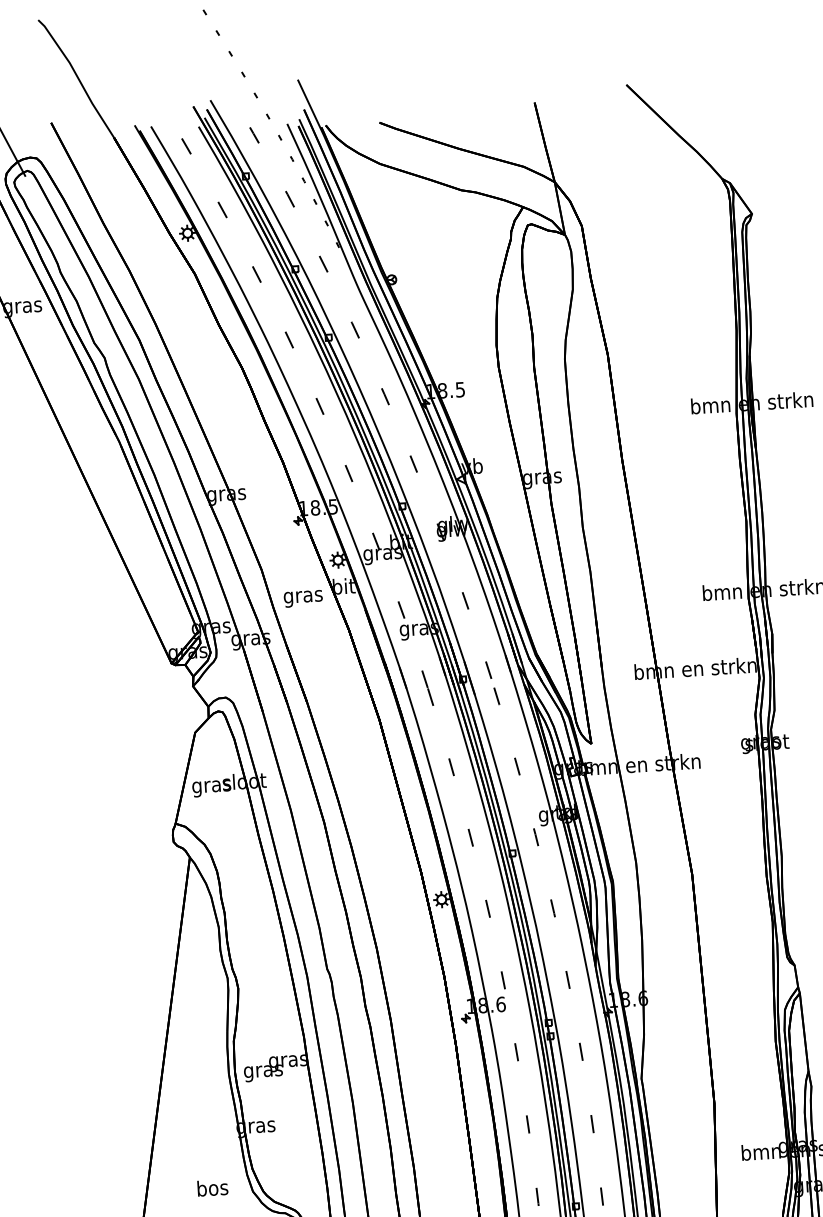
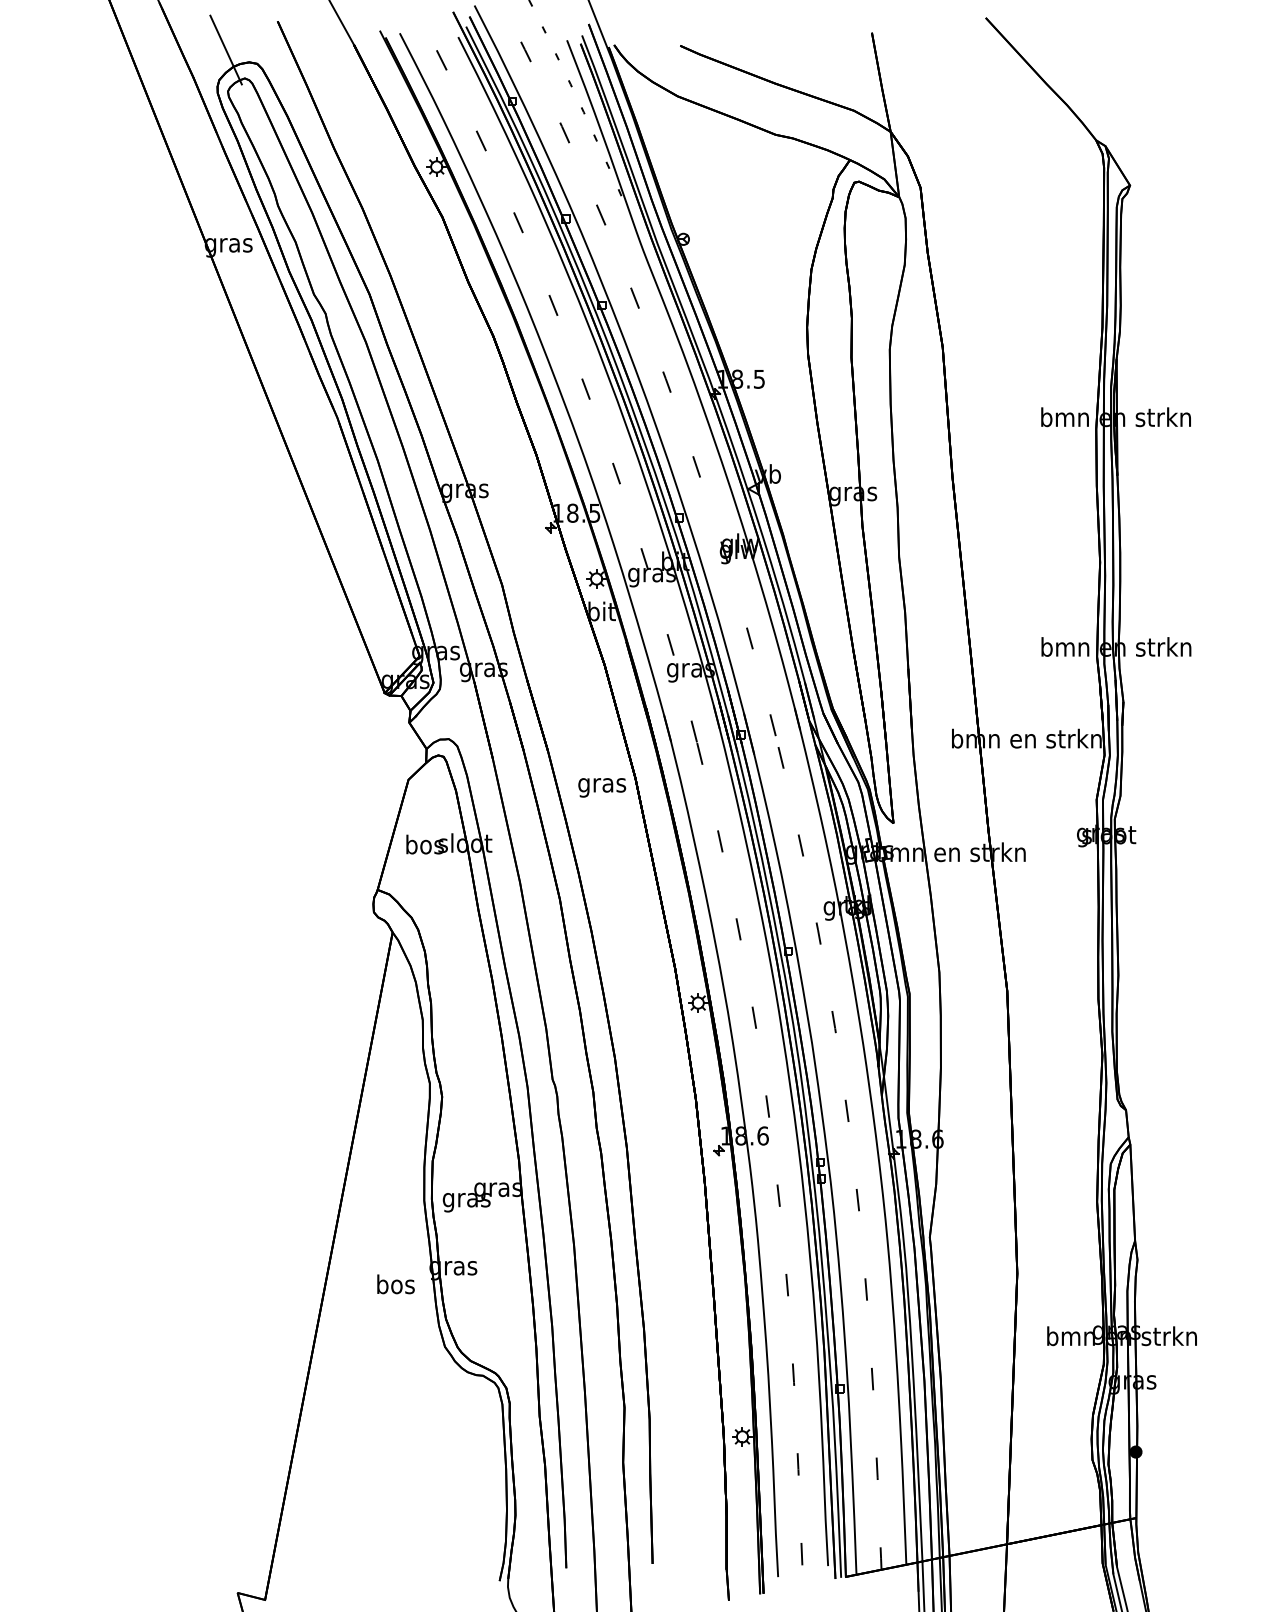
text: (303, 598) -> (602, 787), moved
text: (211, 786) -> (424, 846), gras -> bos
text: (212, 1188) -> (395, 1284), moved

